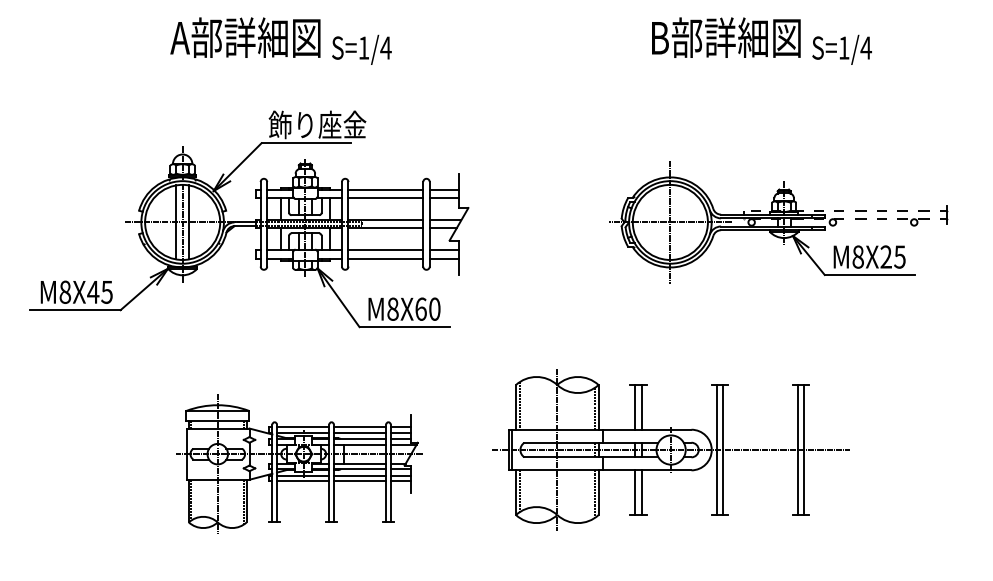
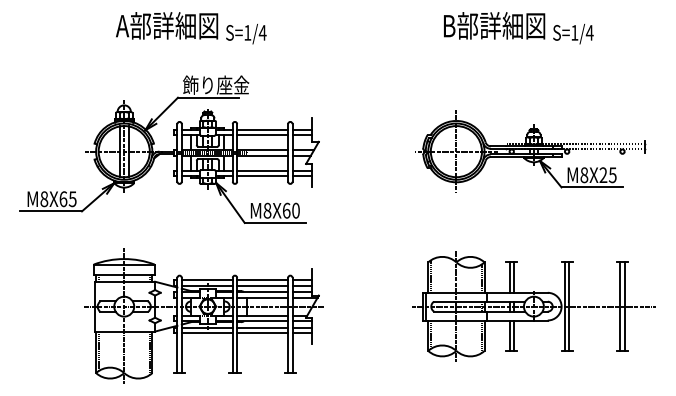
text: (93, 292) -> (63, 199), M8X45 -> M8X65
part: (670, 449) -> (533, 306), moved
part: (299, 463) -> (203, 315), size x1.43

